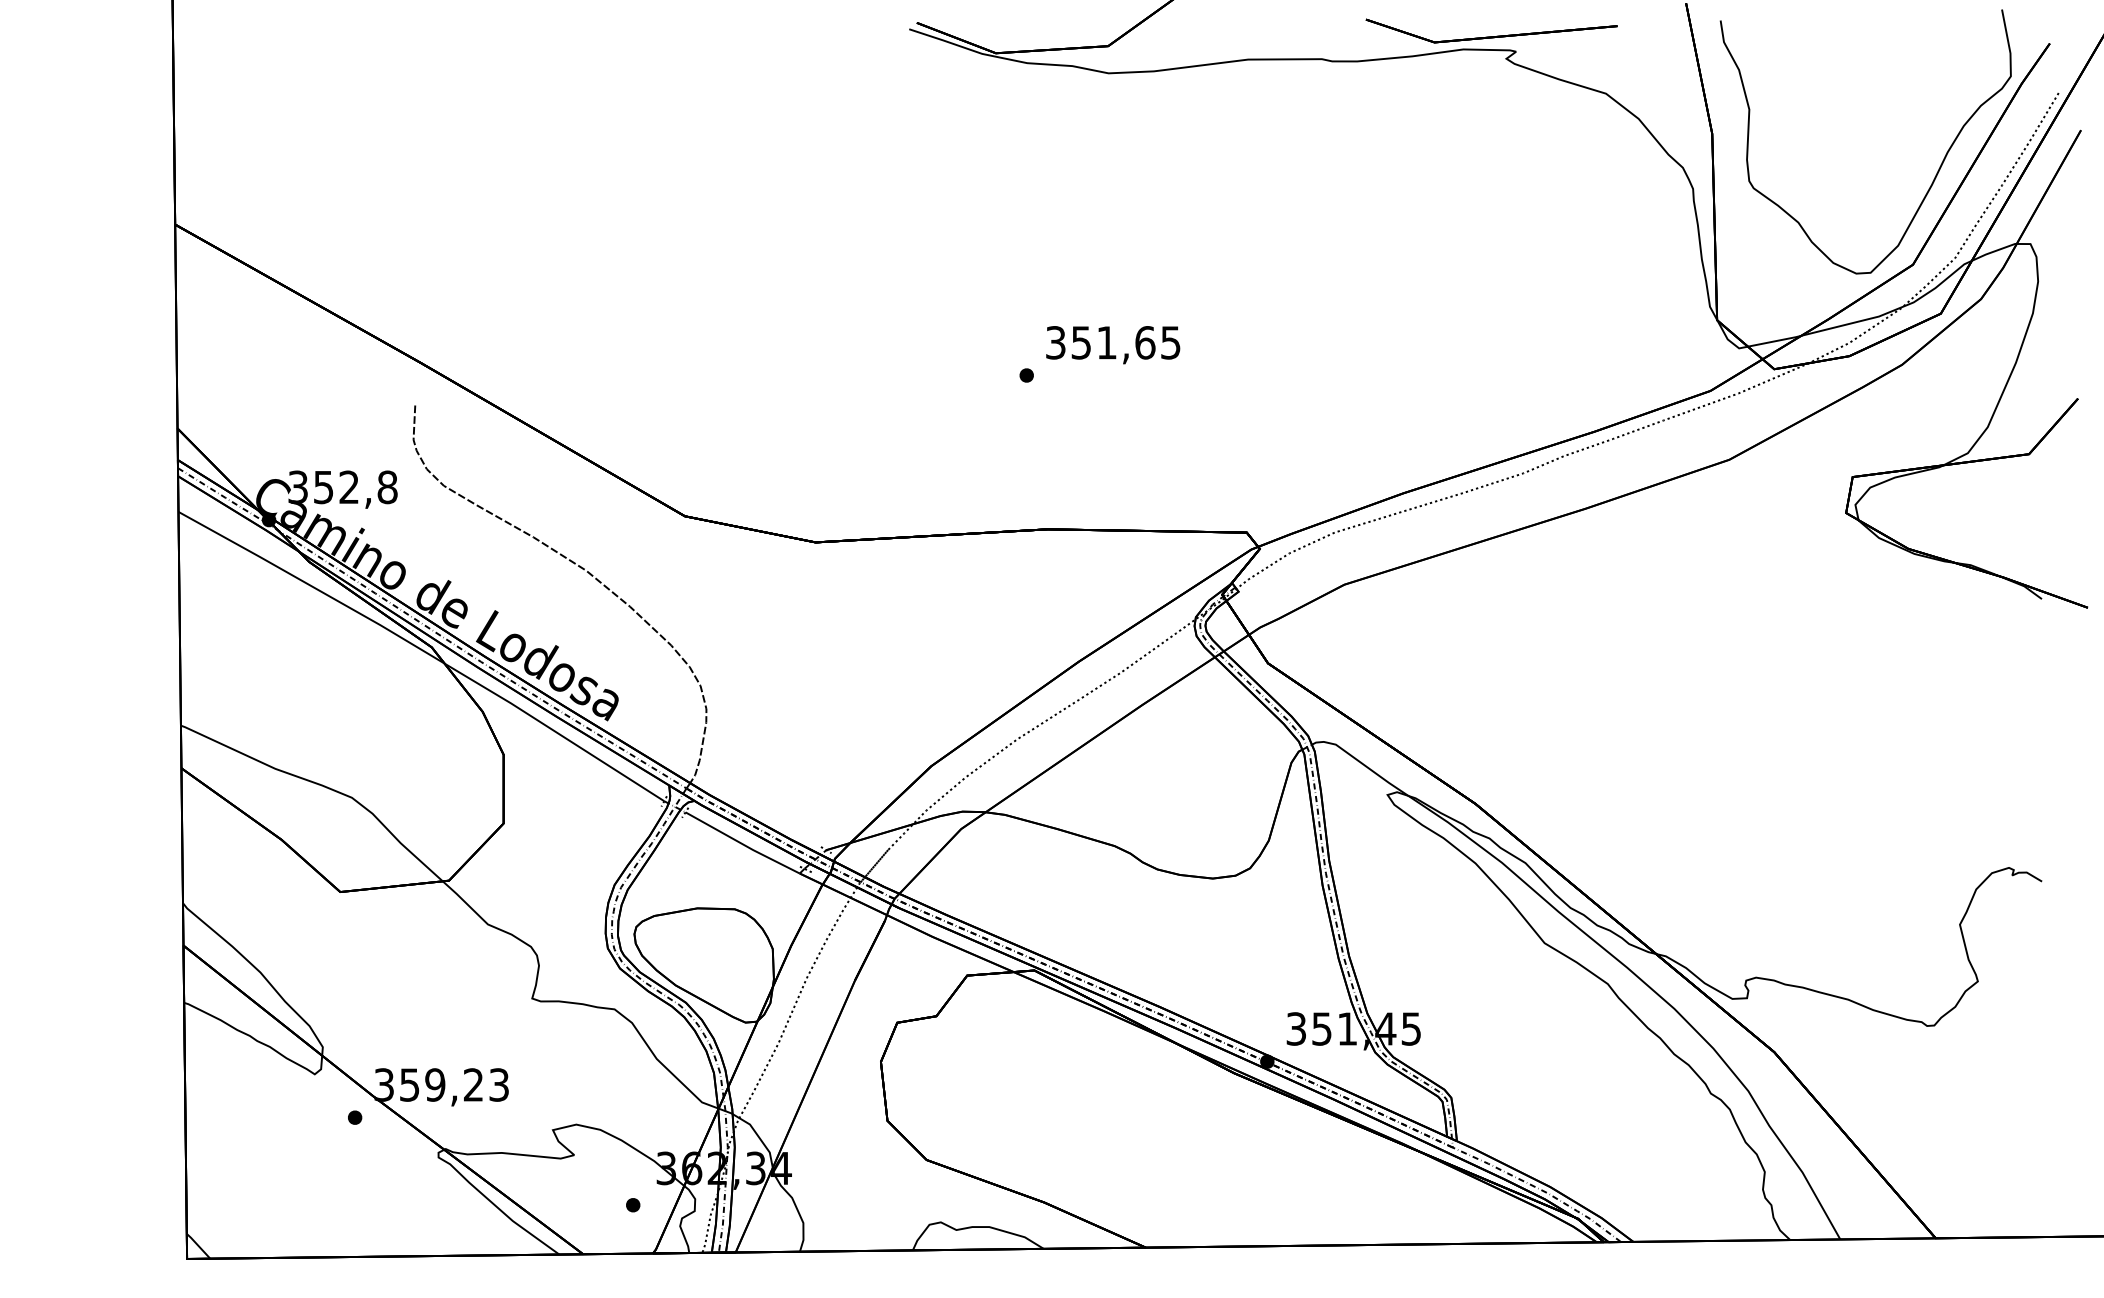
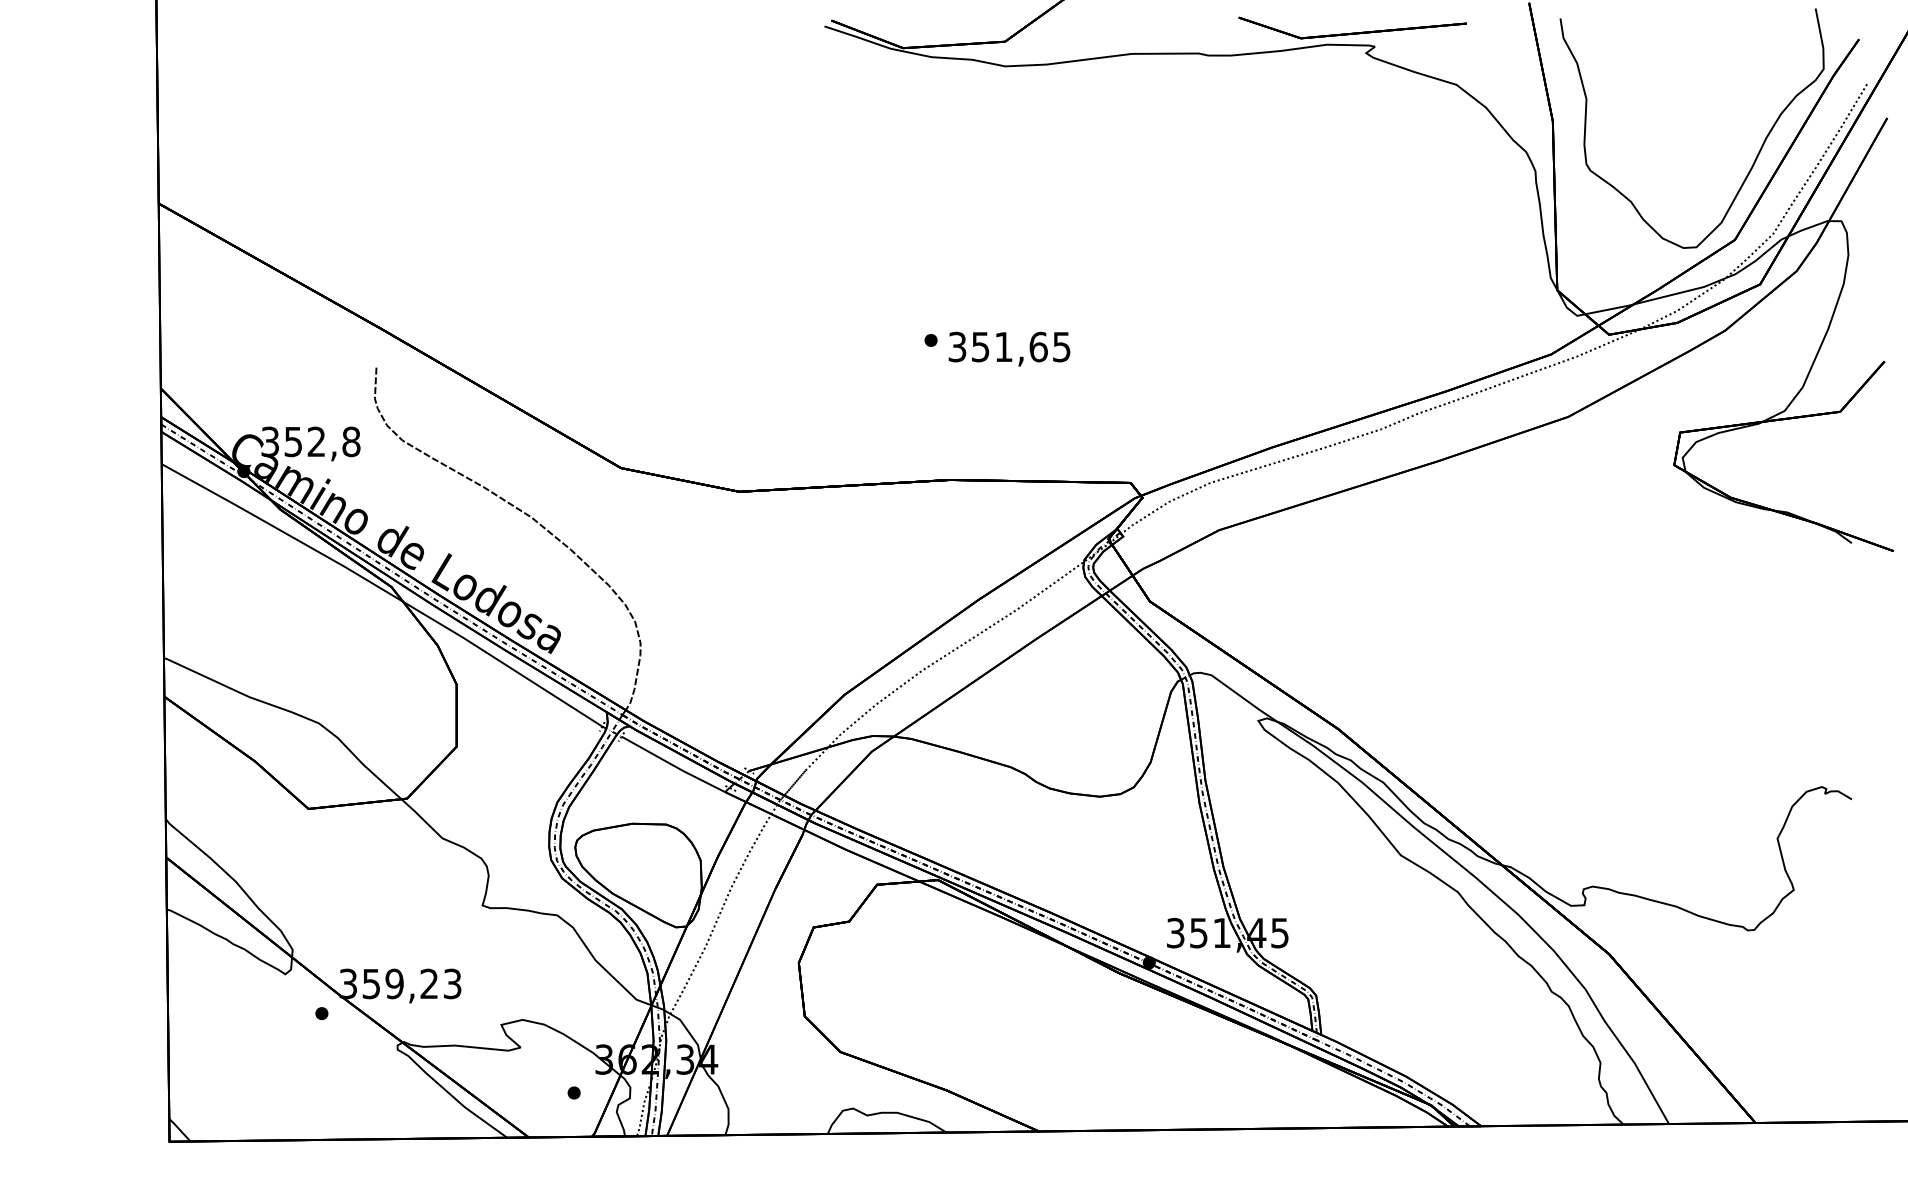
text: (1113, 345) -> (1009, 349), moved

